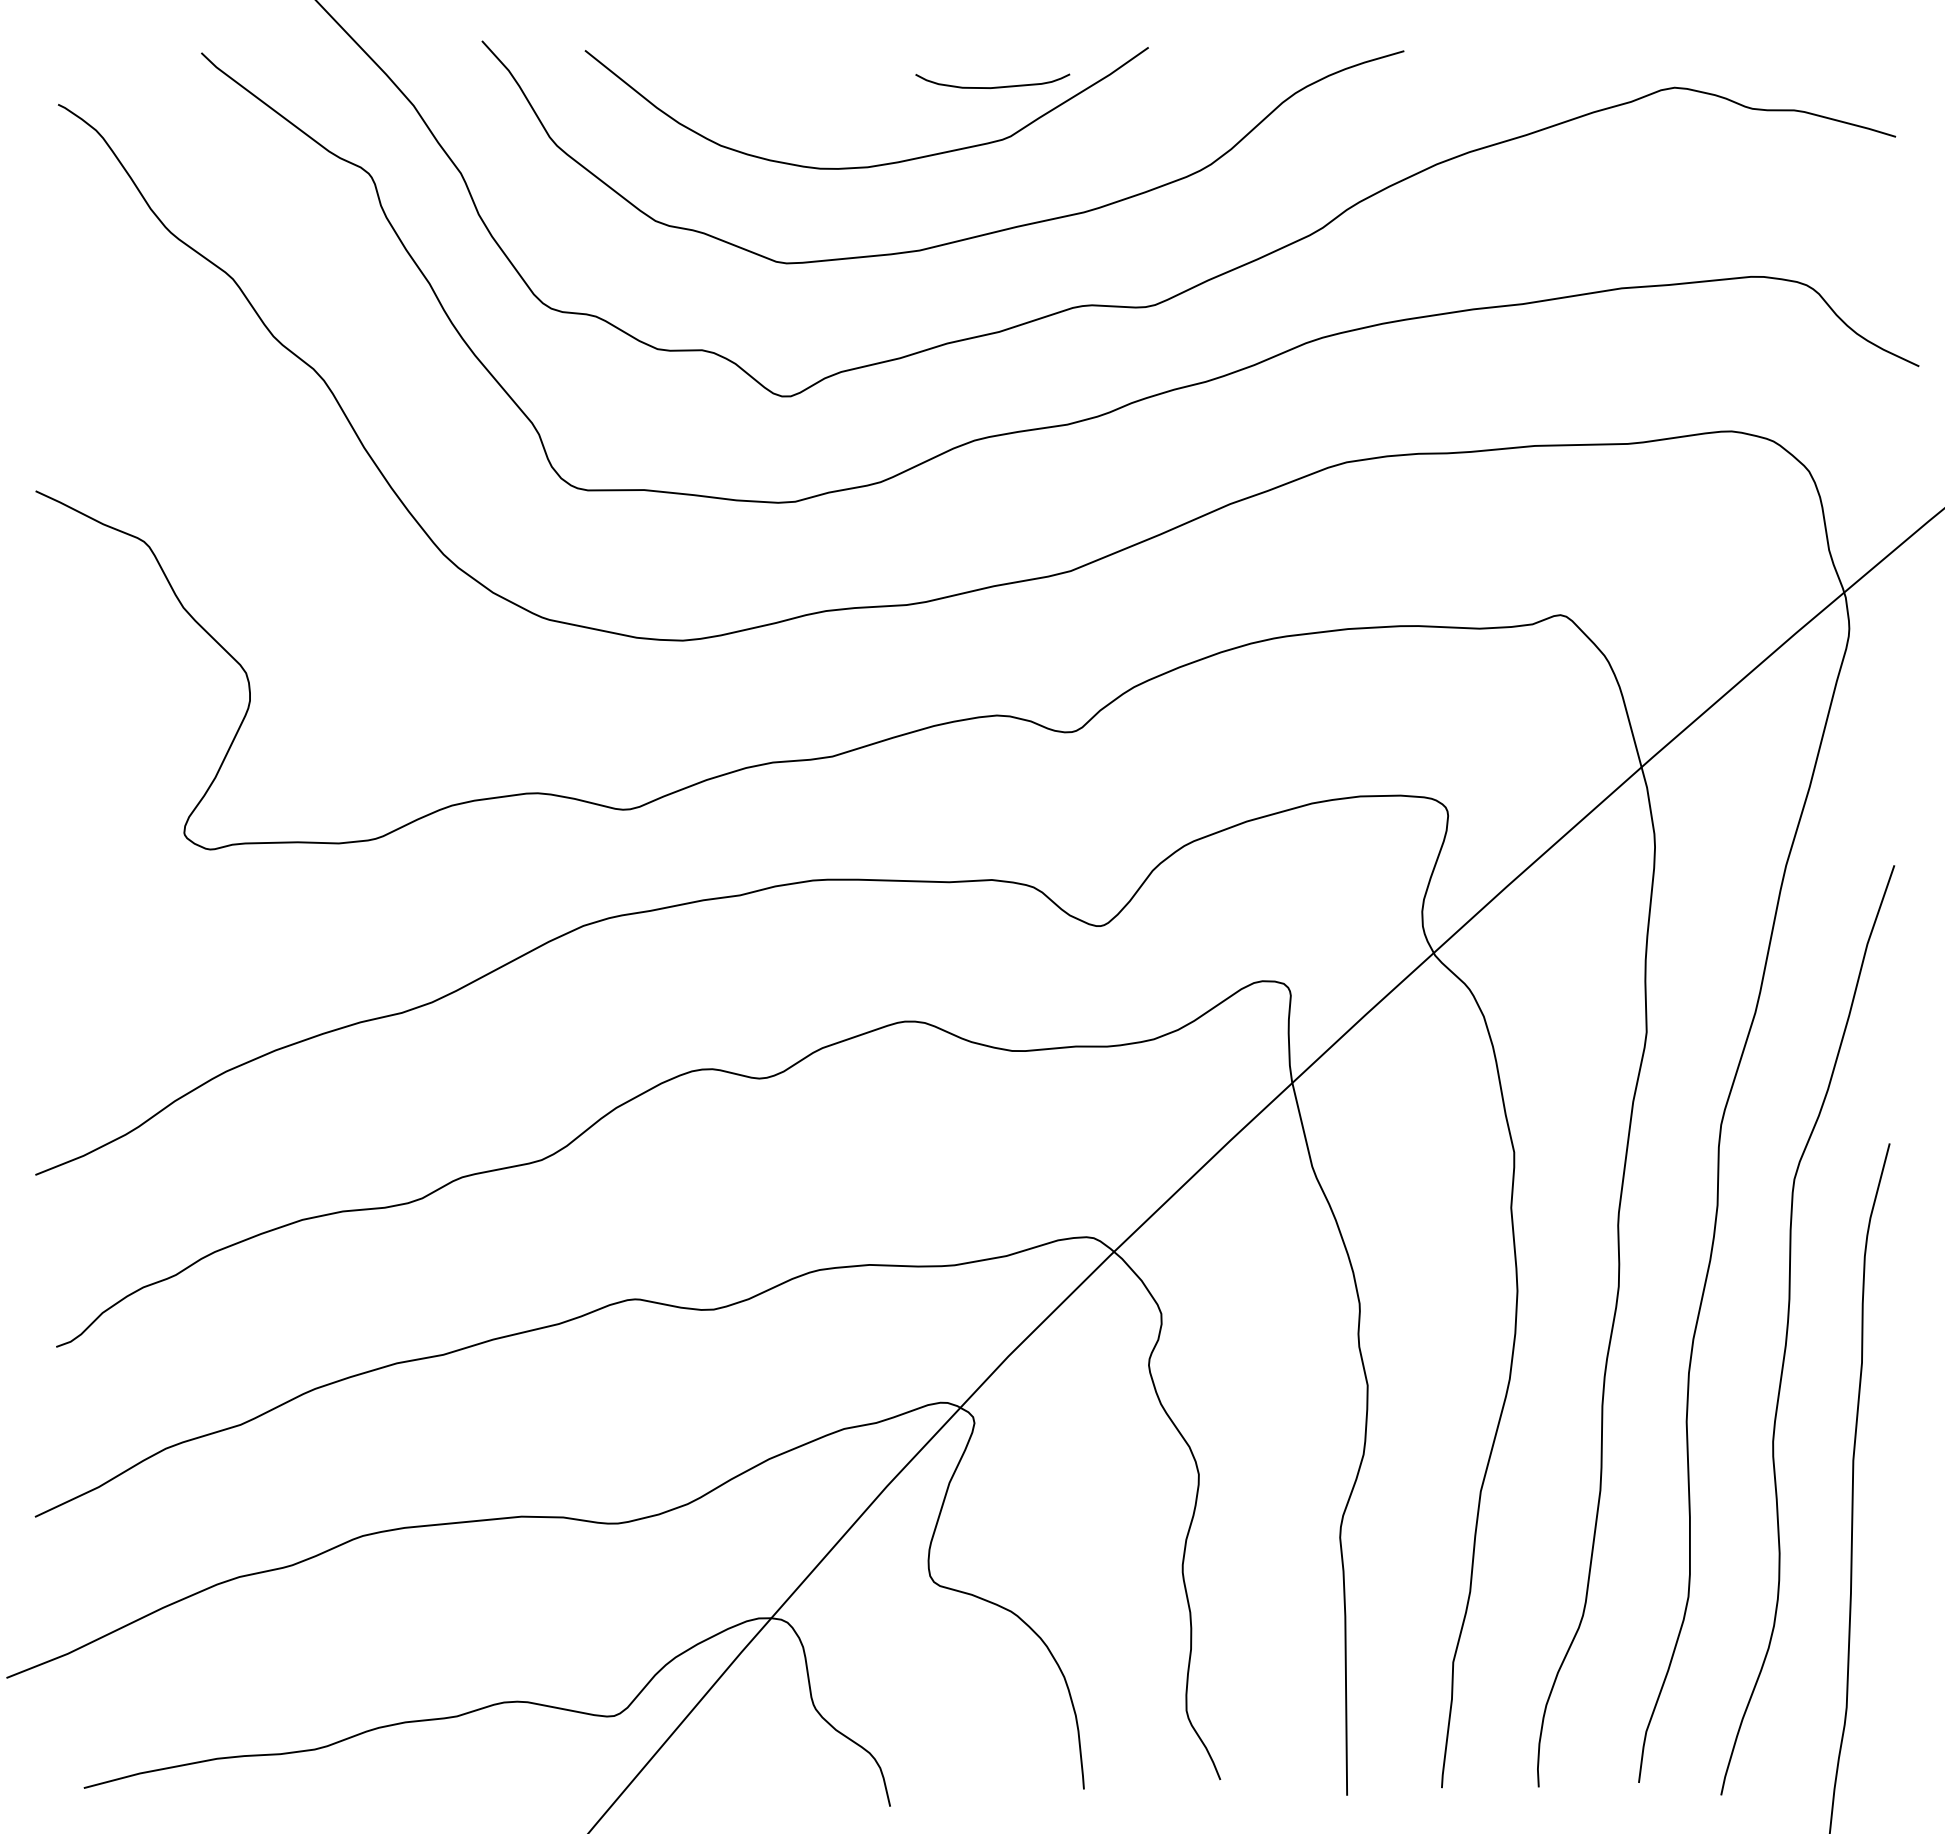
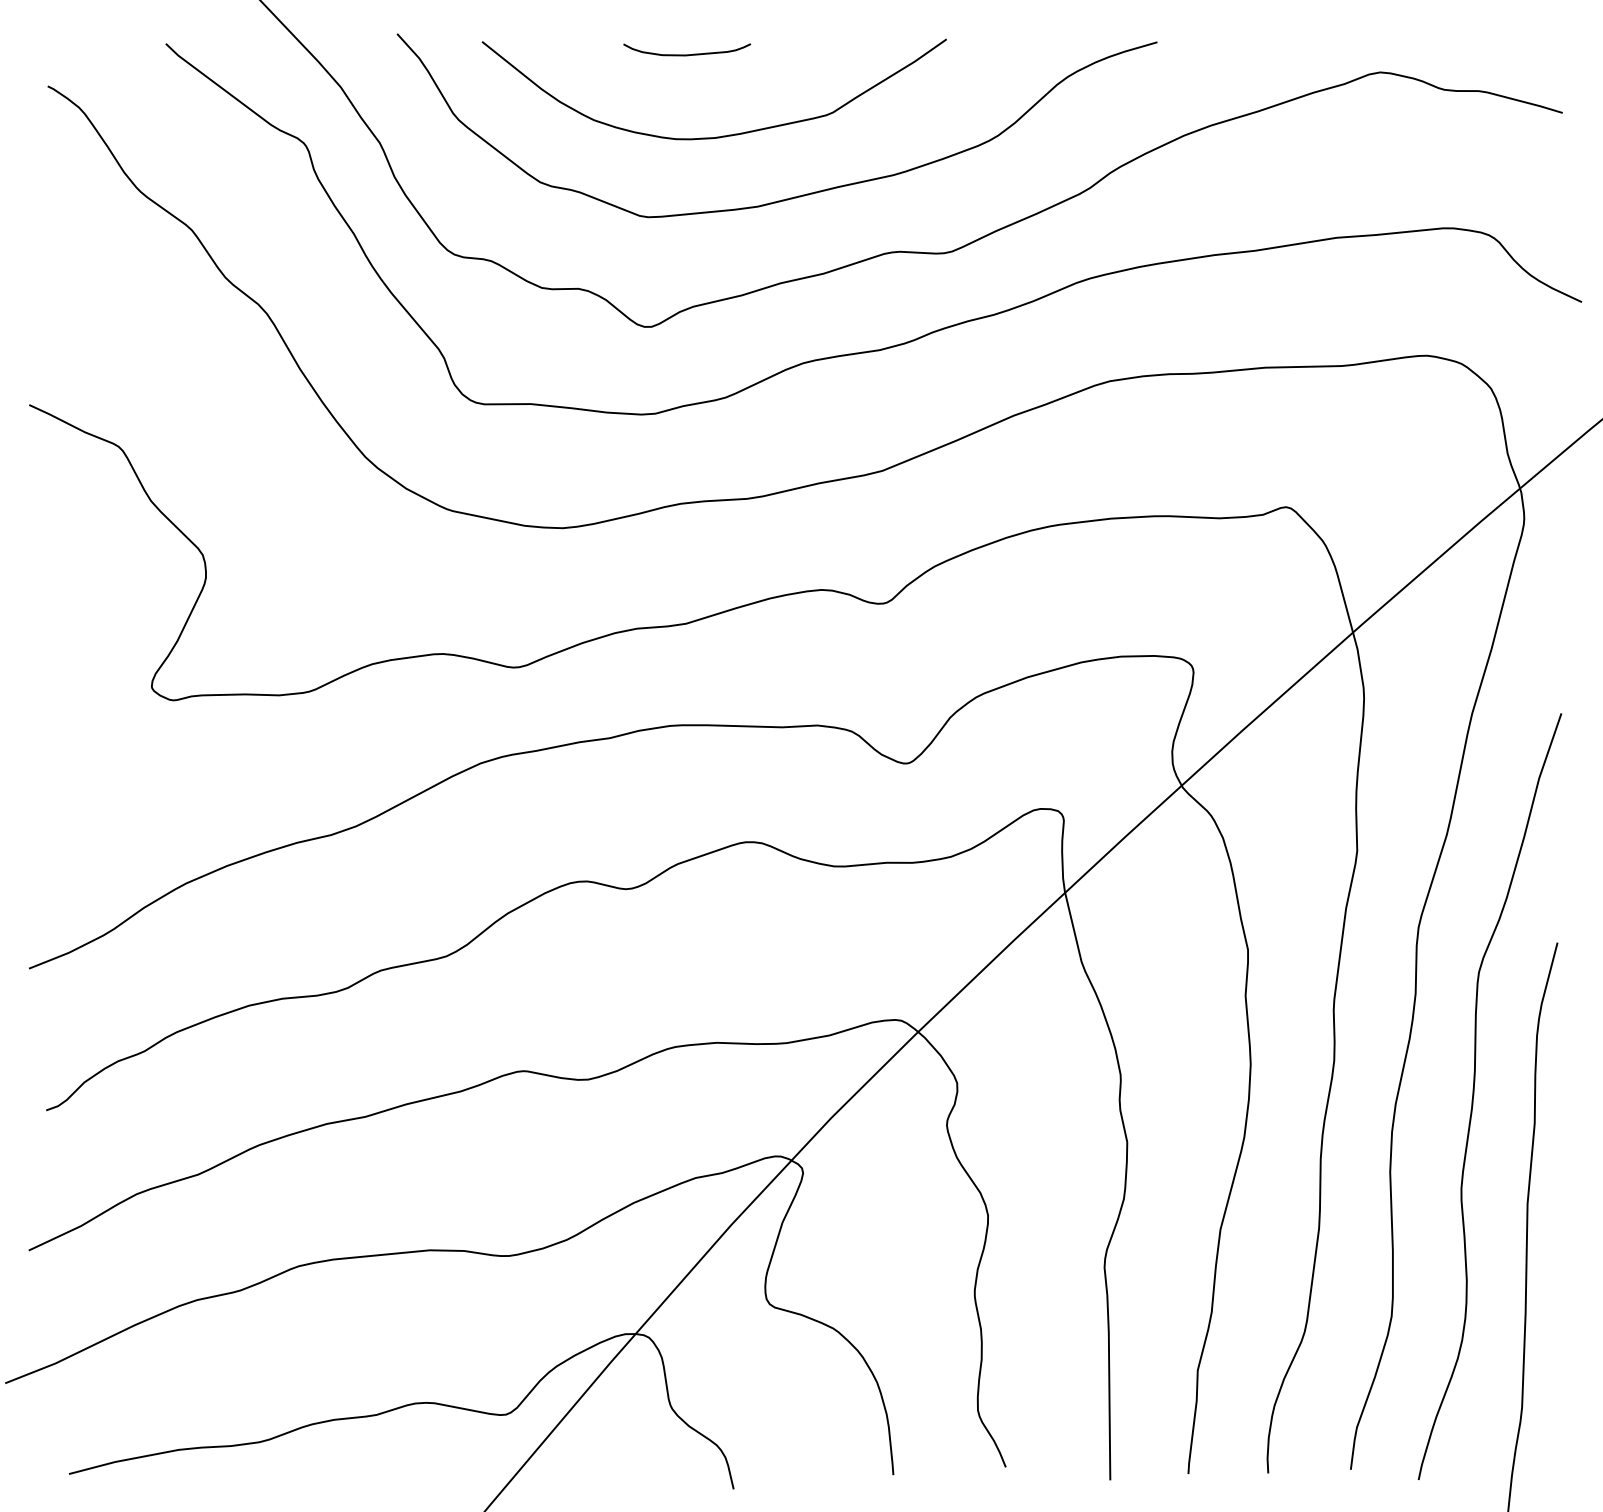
curve: (994, 86) -> (688, 54), moved

